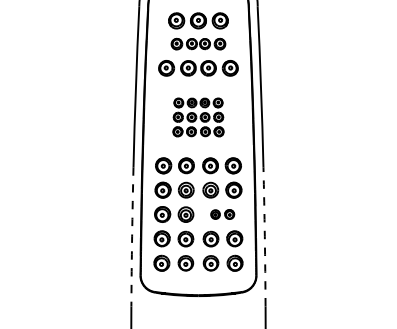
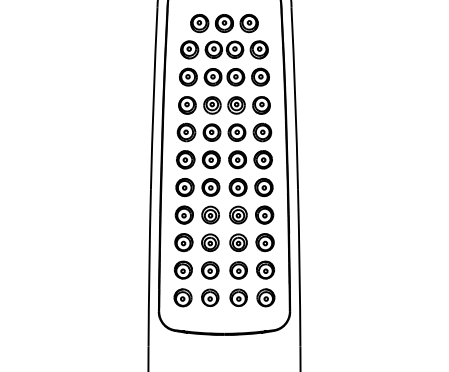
part: (198, 43) -> (224, 49), size x1.43
part: (198, 117) -> (224, 132), size x1.67
part: (222, 214) -> (251, 242), size x1.67
arc: (132, 236) -> (149, 267), dashed -> solid
arc: (264, 236) -> (299, 267), dashed -> solid

